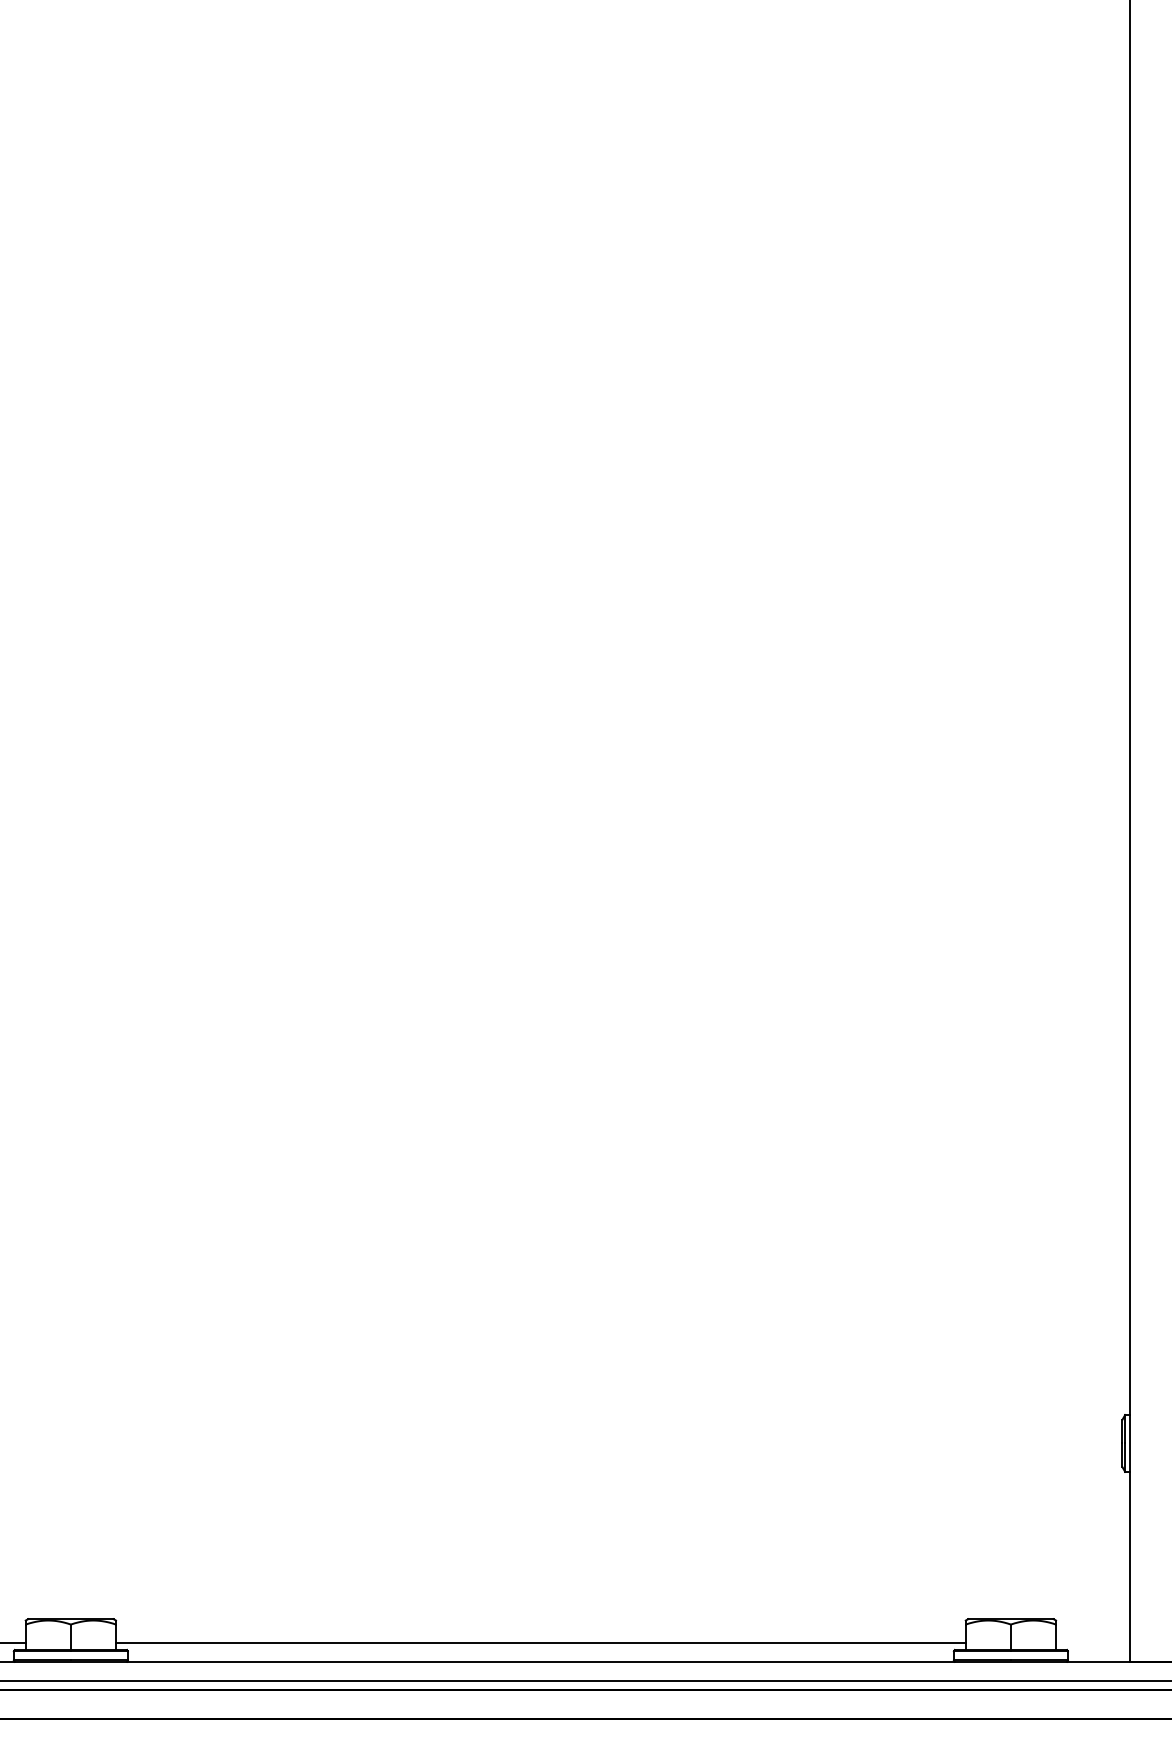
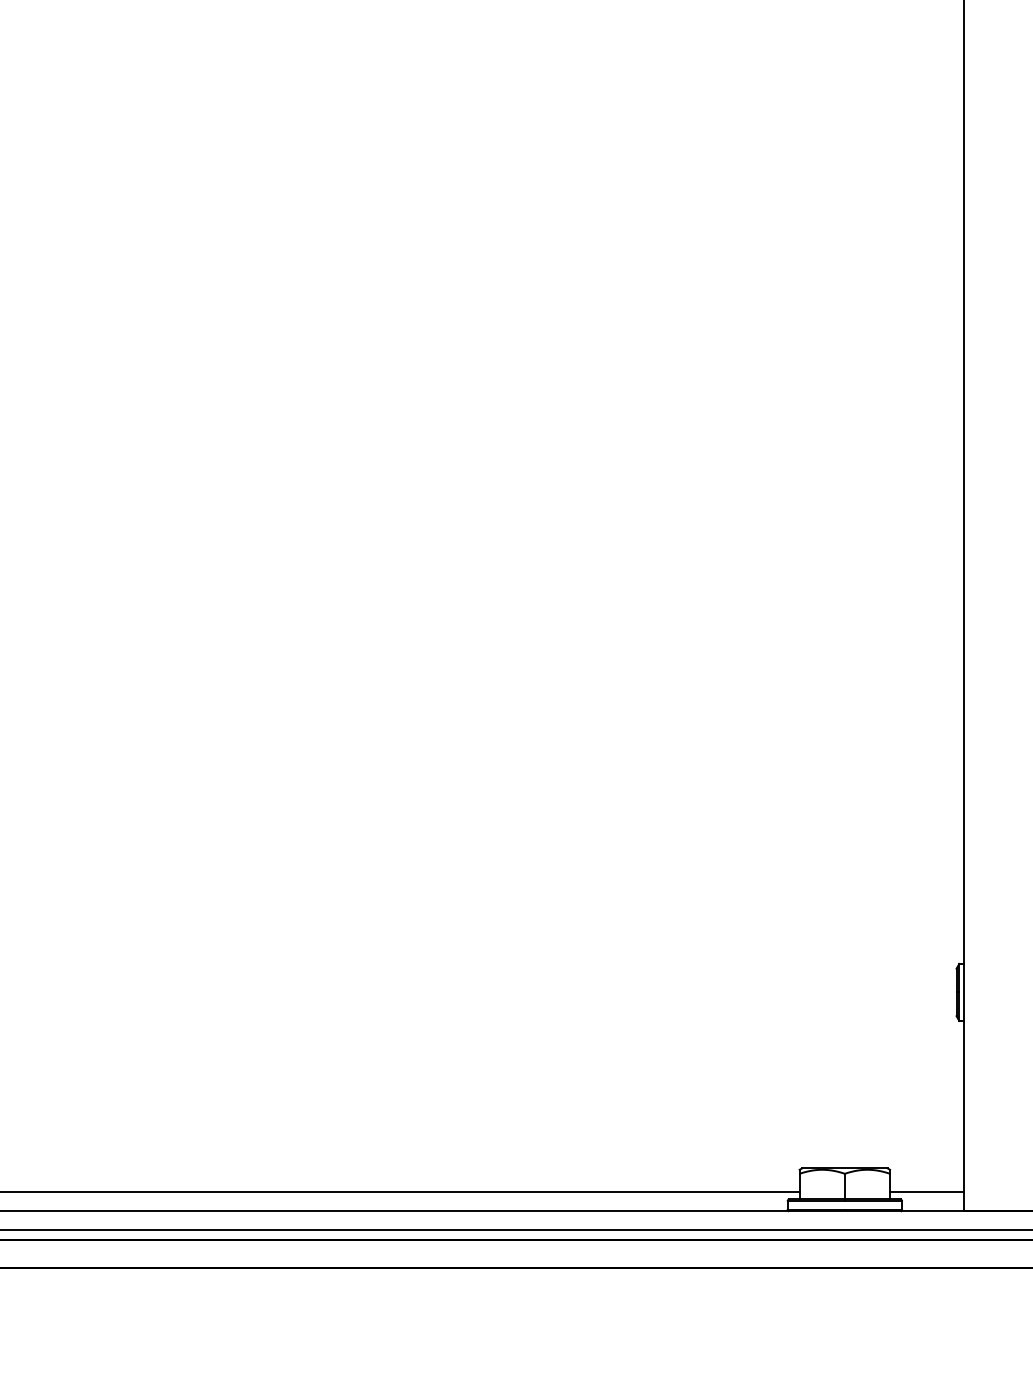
line: (1092, 1642) -> (926, 1191), added

